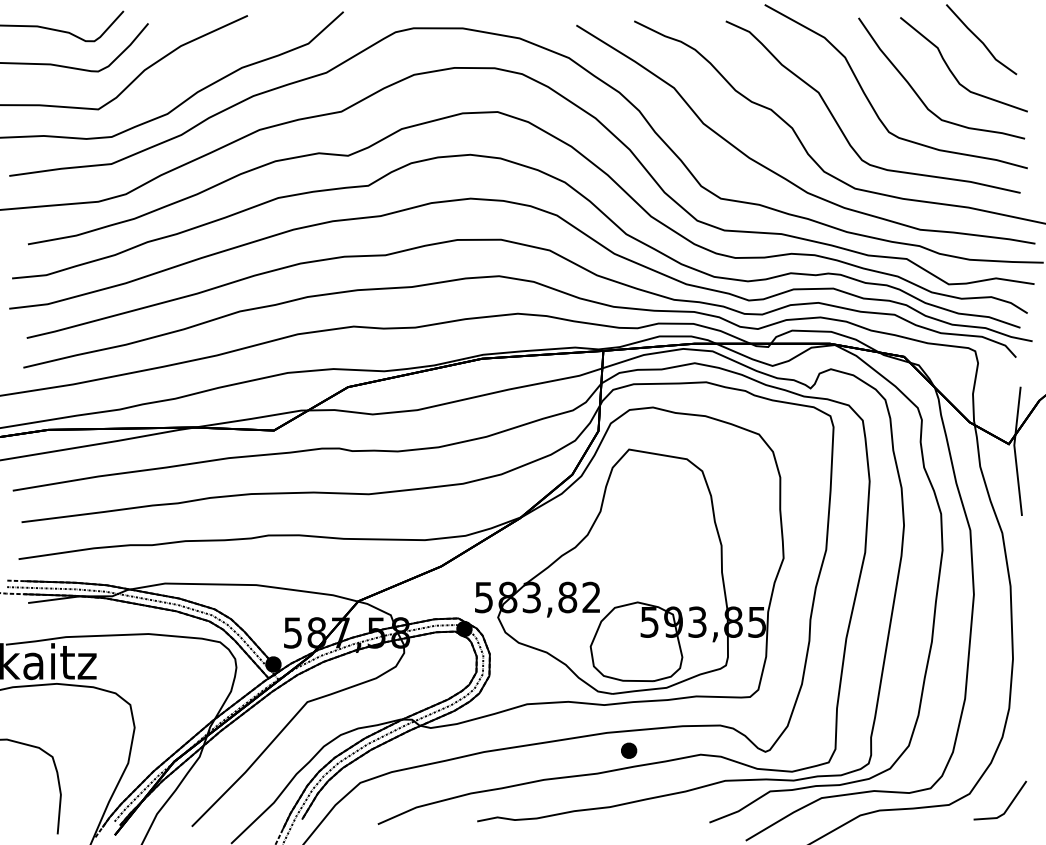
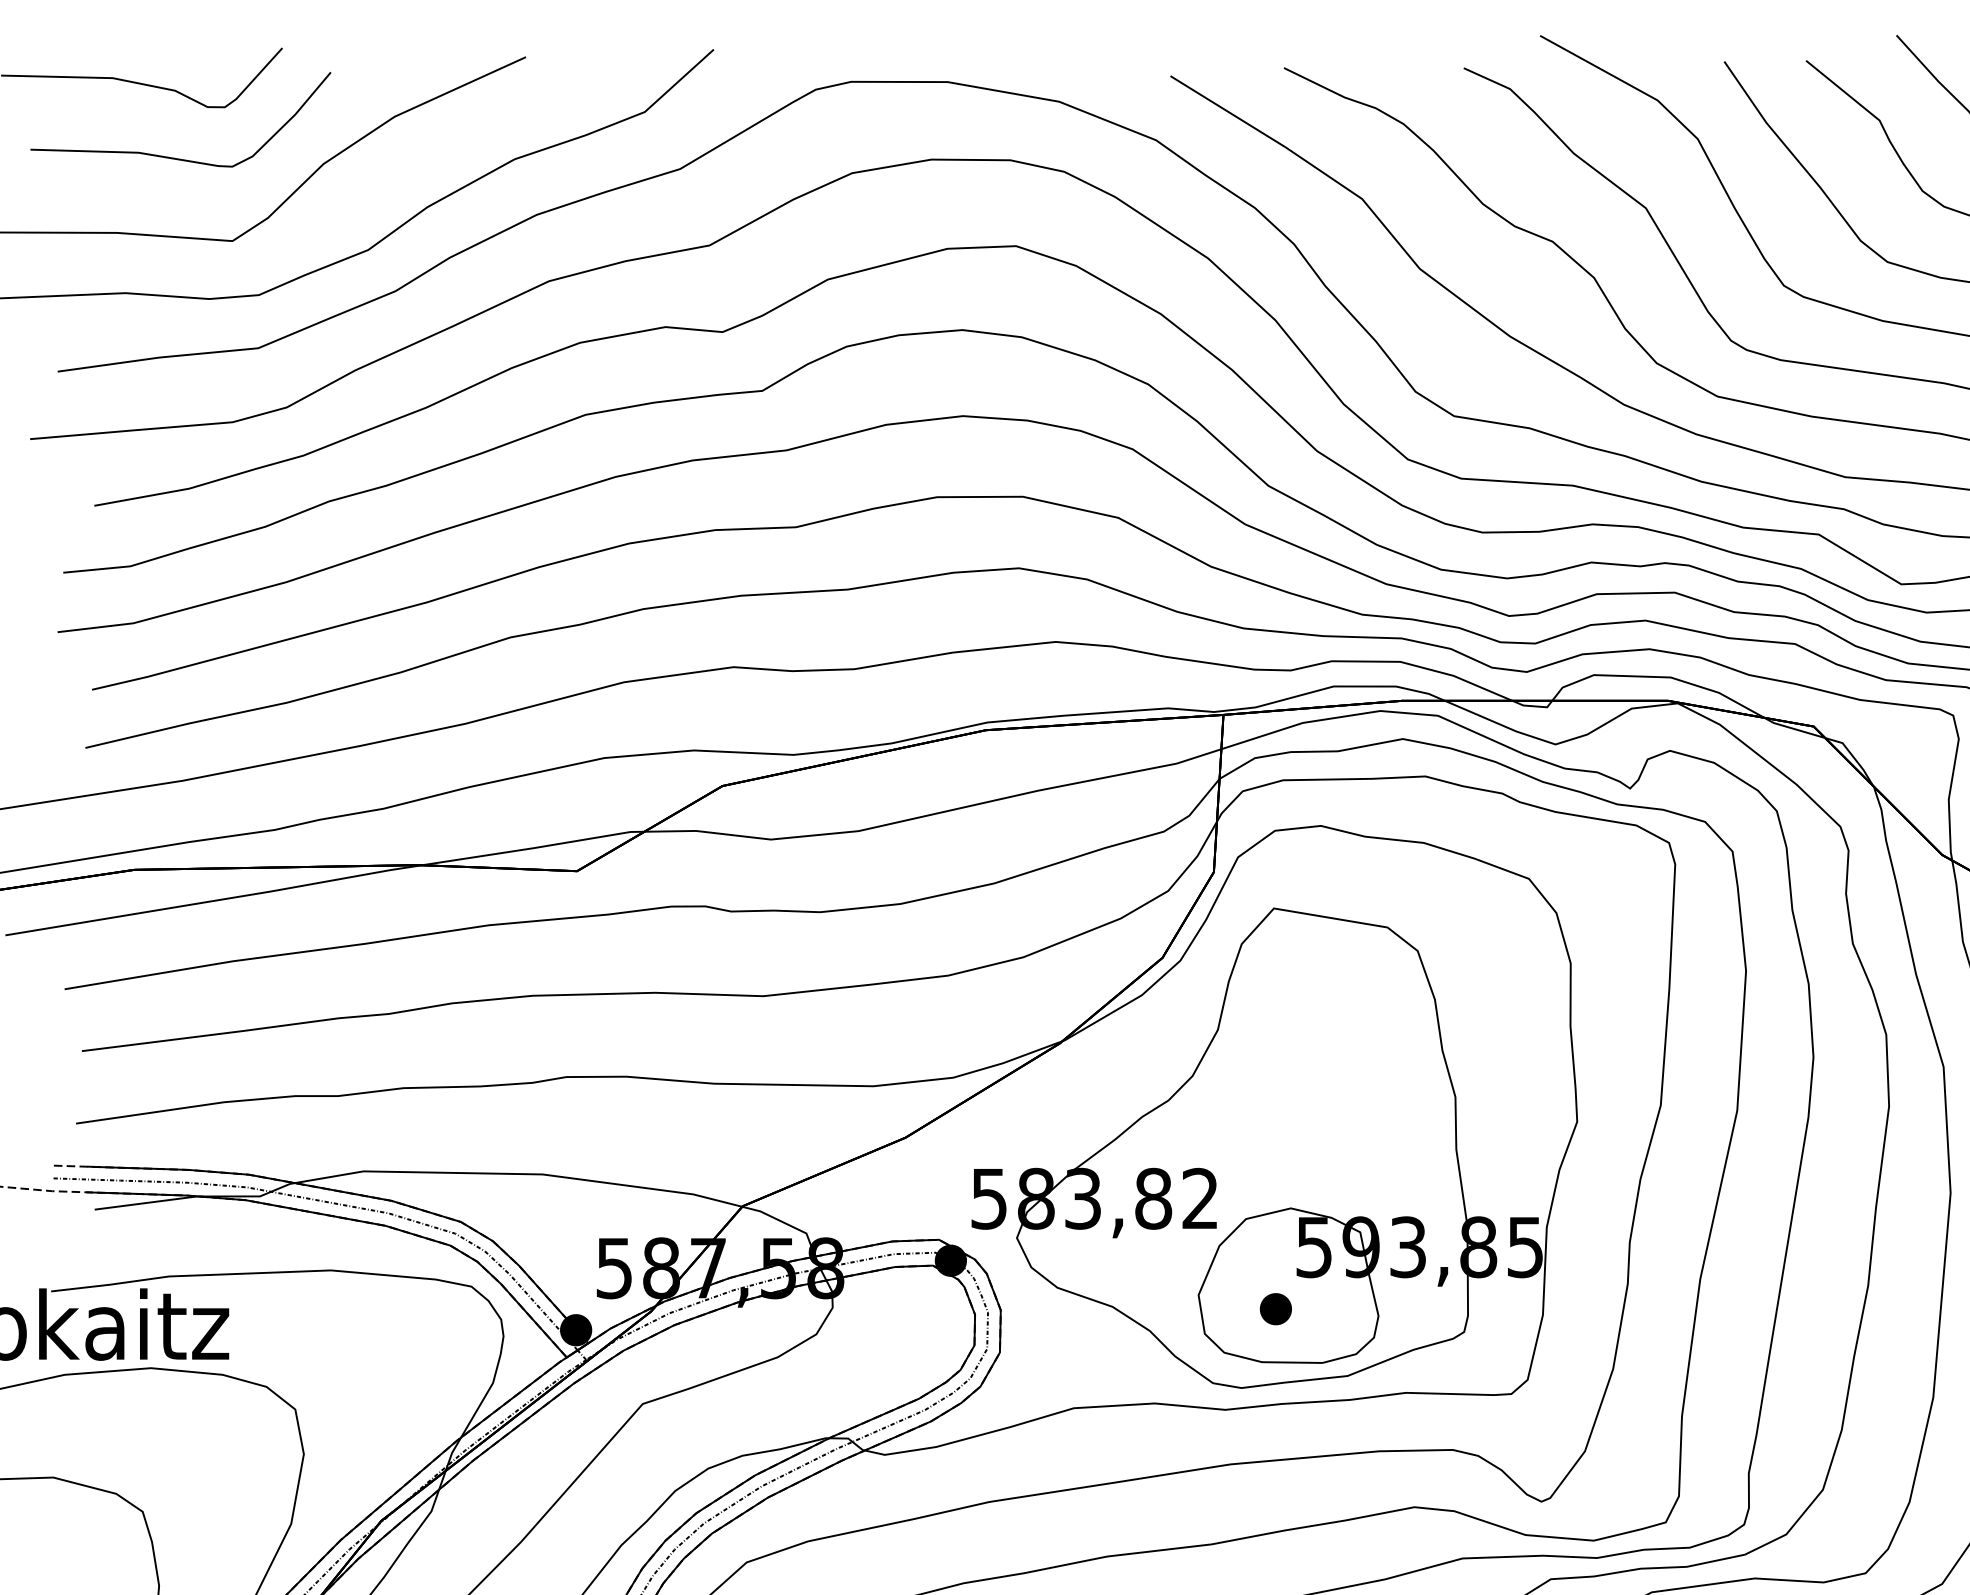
part: (629, 750) -> (1276, 1308), moved

